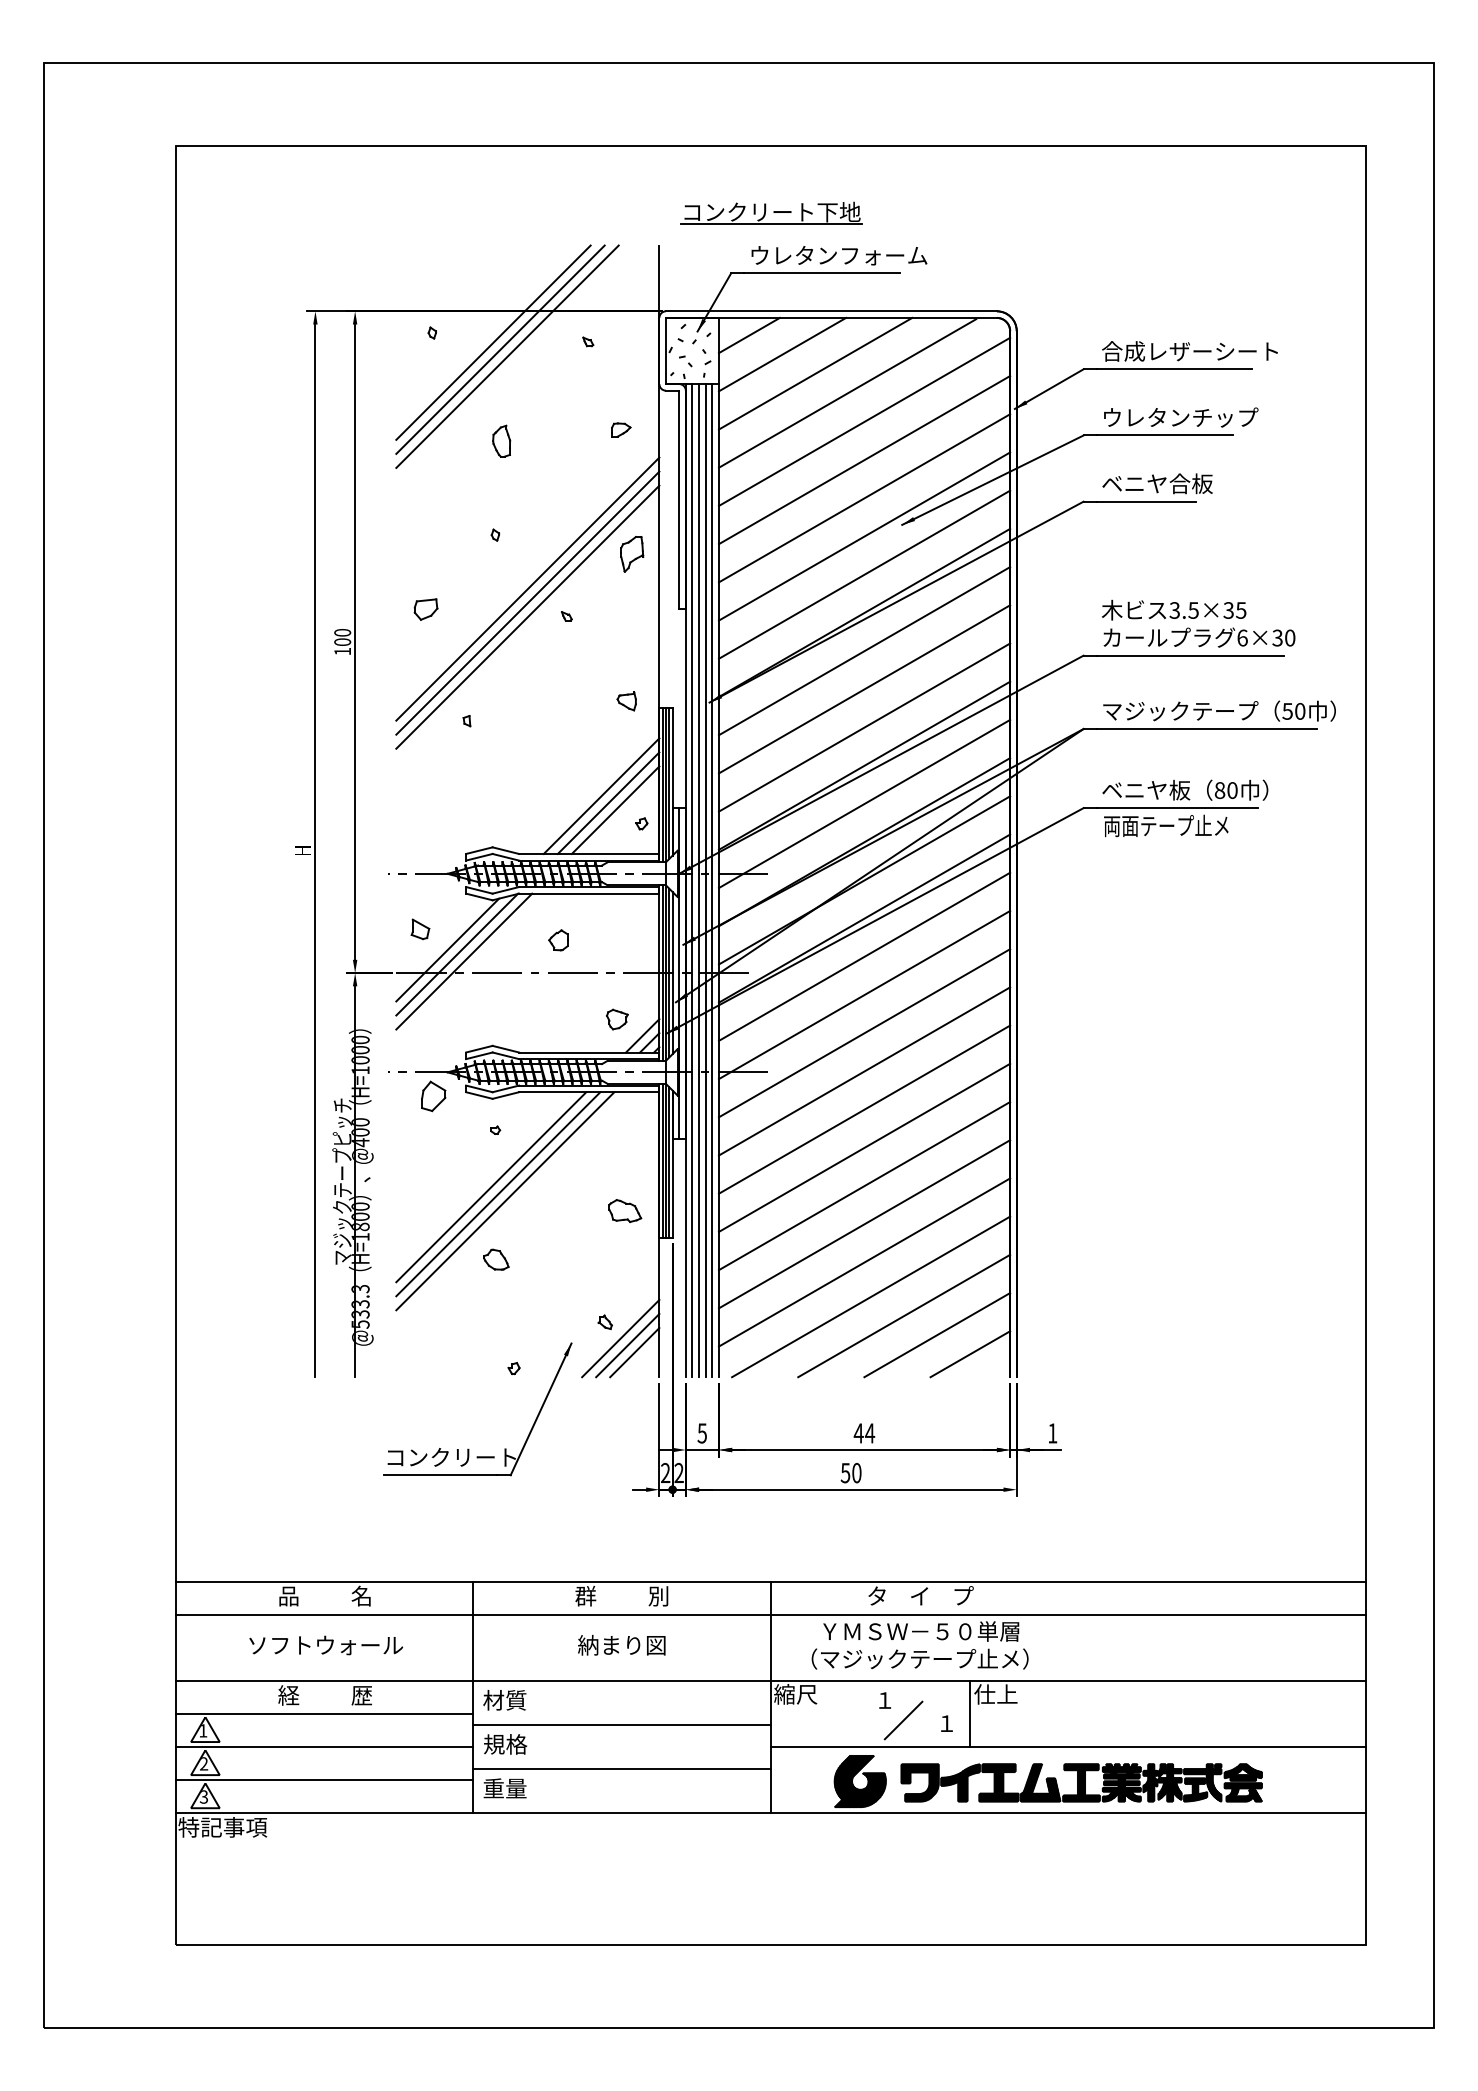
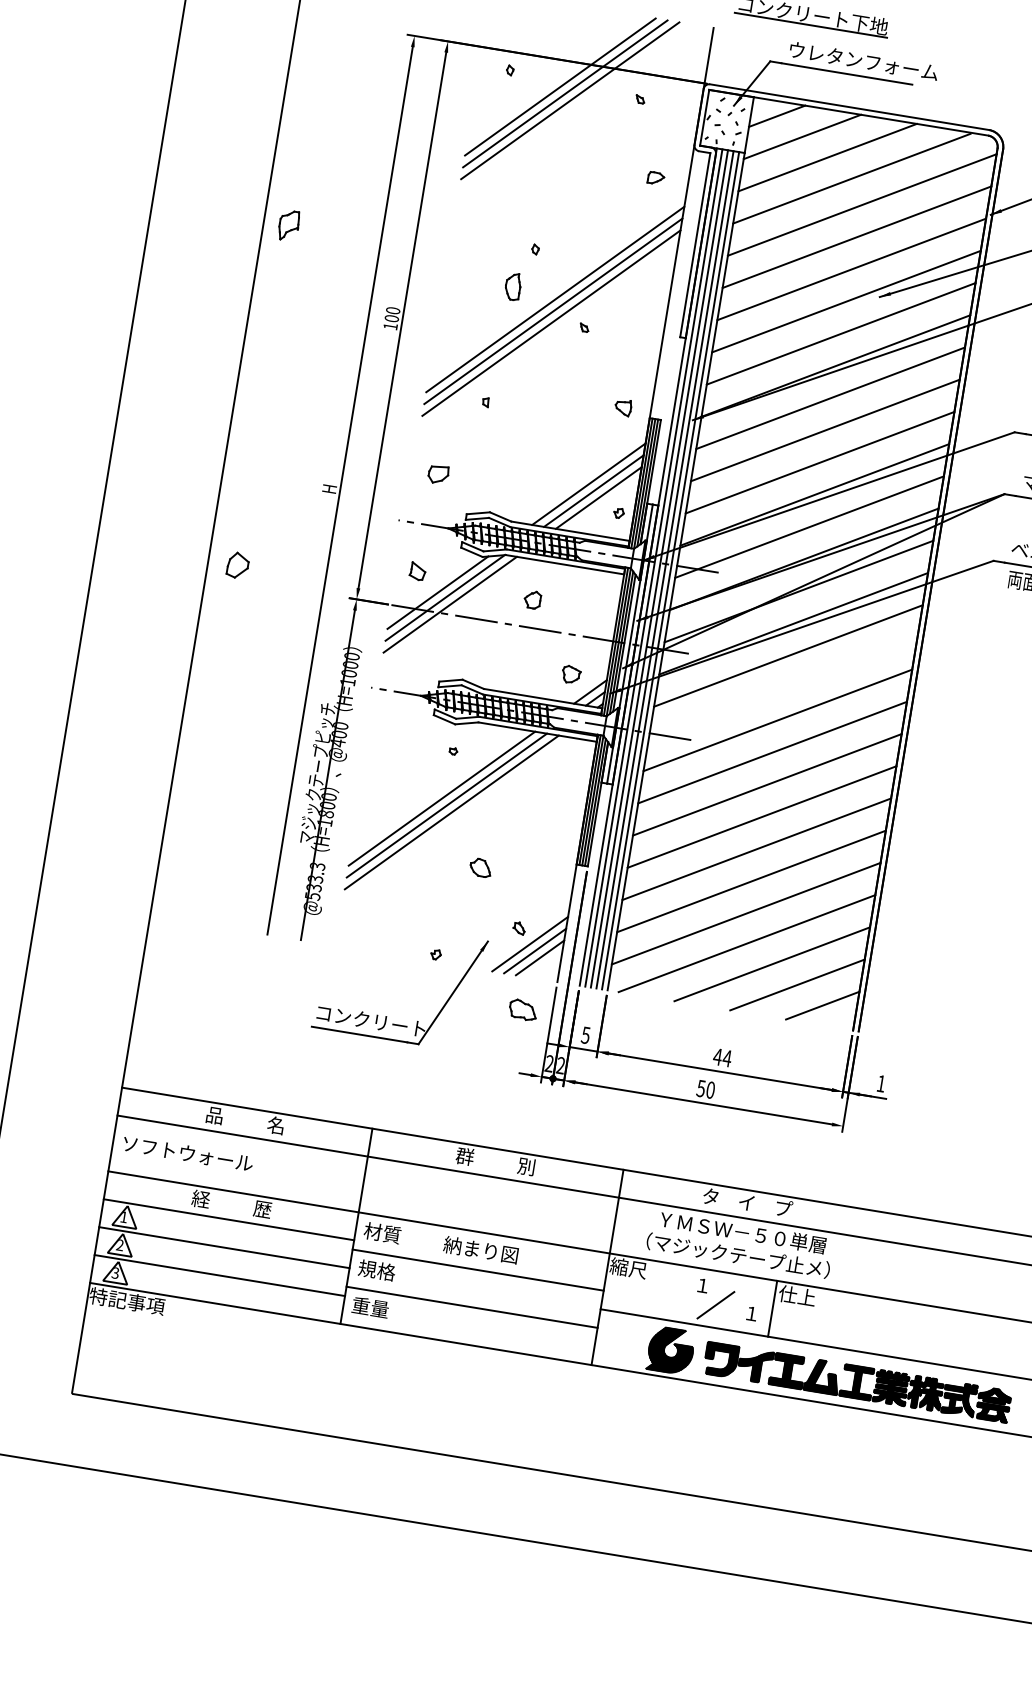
part: (501, 440) -> (513, 285), moved
part: (632, 554) -> (289, 225), moved
part: (425, 609) -> (438, 474), moved
line: (864, 994) -> (783, 687), removed
part: (433, 1096) -> (237, 565), moved
part: (625, 1210) -> (523, 1009), moved
part: (496, 1259) -> (481, 867), moved
text: (621, 1644) -> (480, 1249), moved
text: (325, 1645) -> (187, 1153), moved

